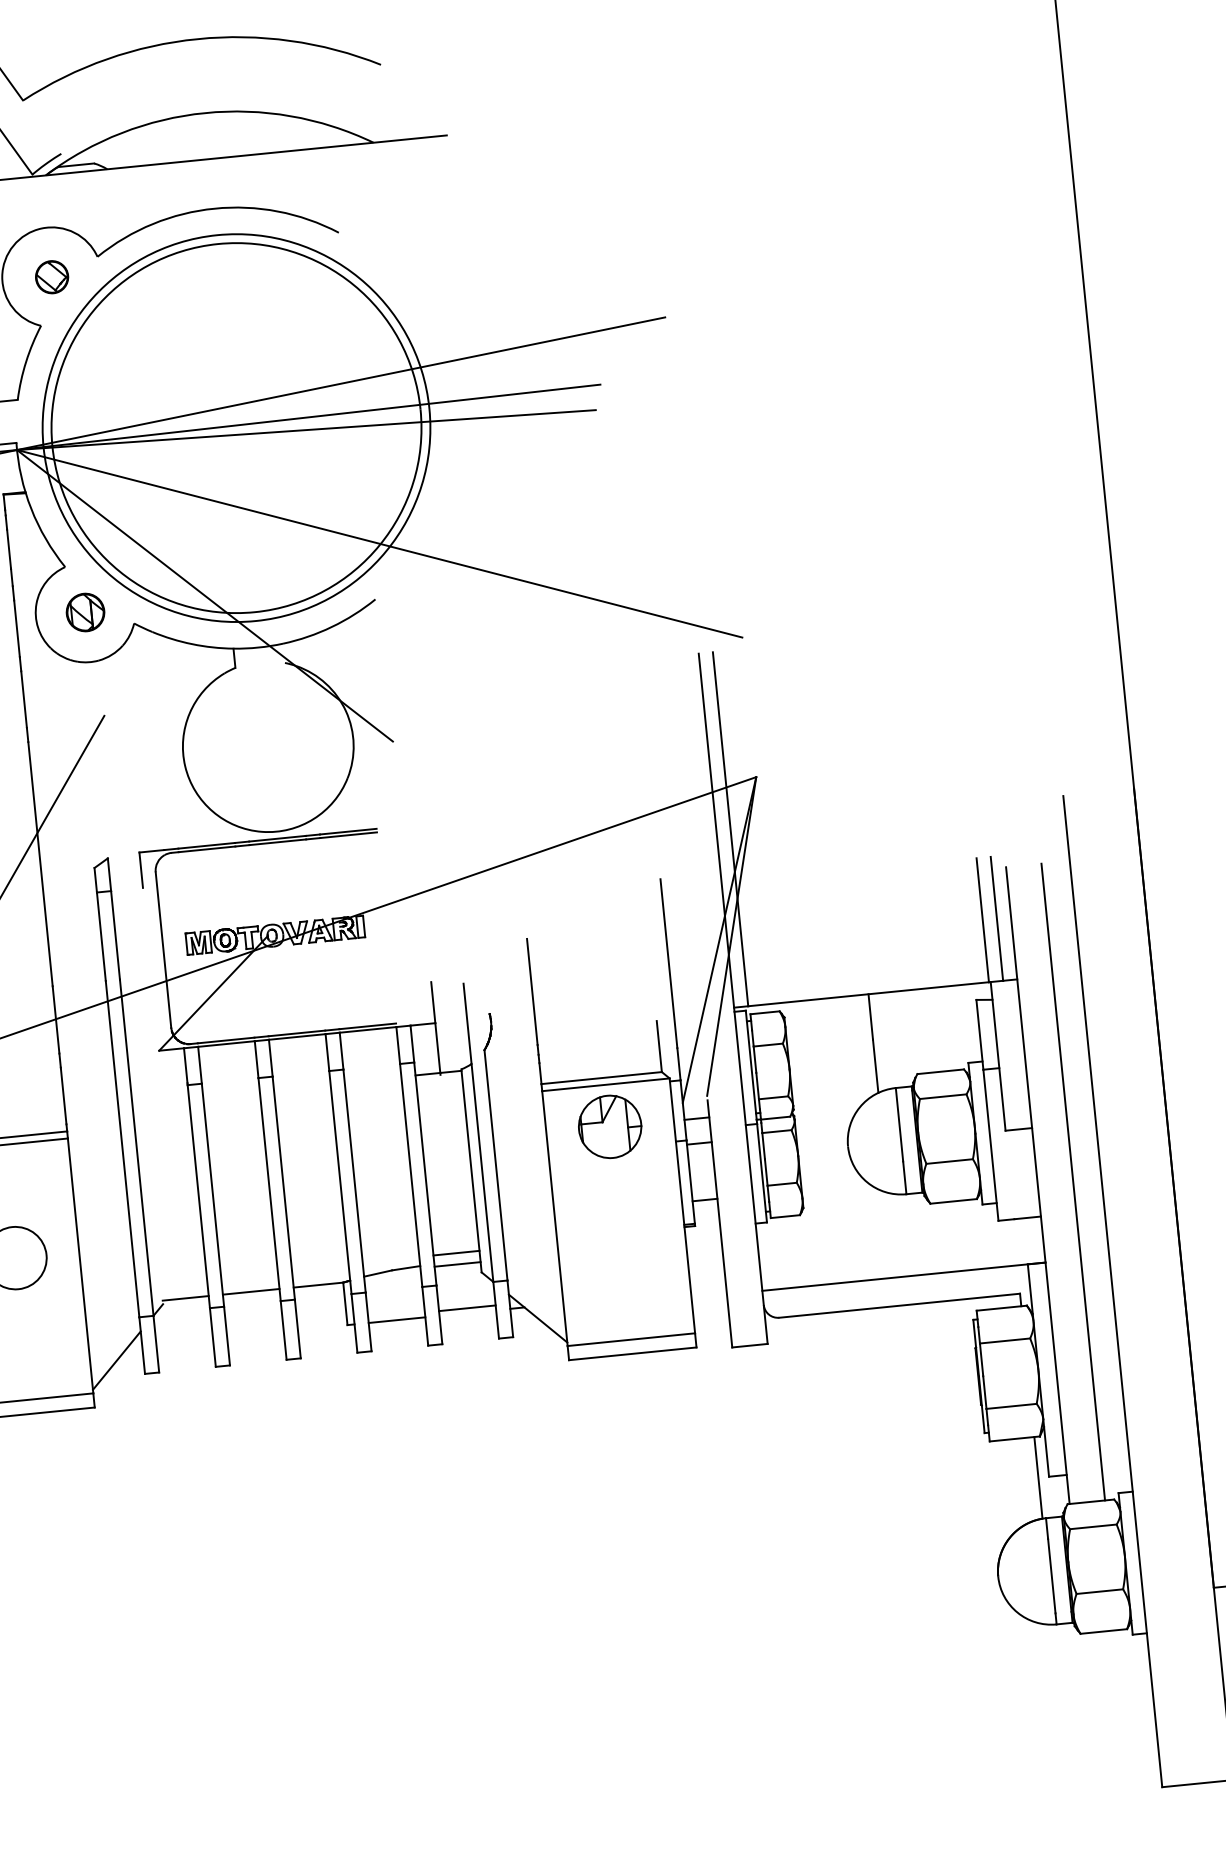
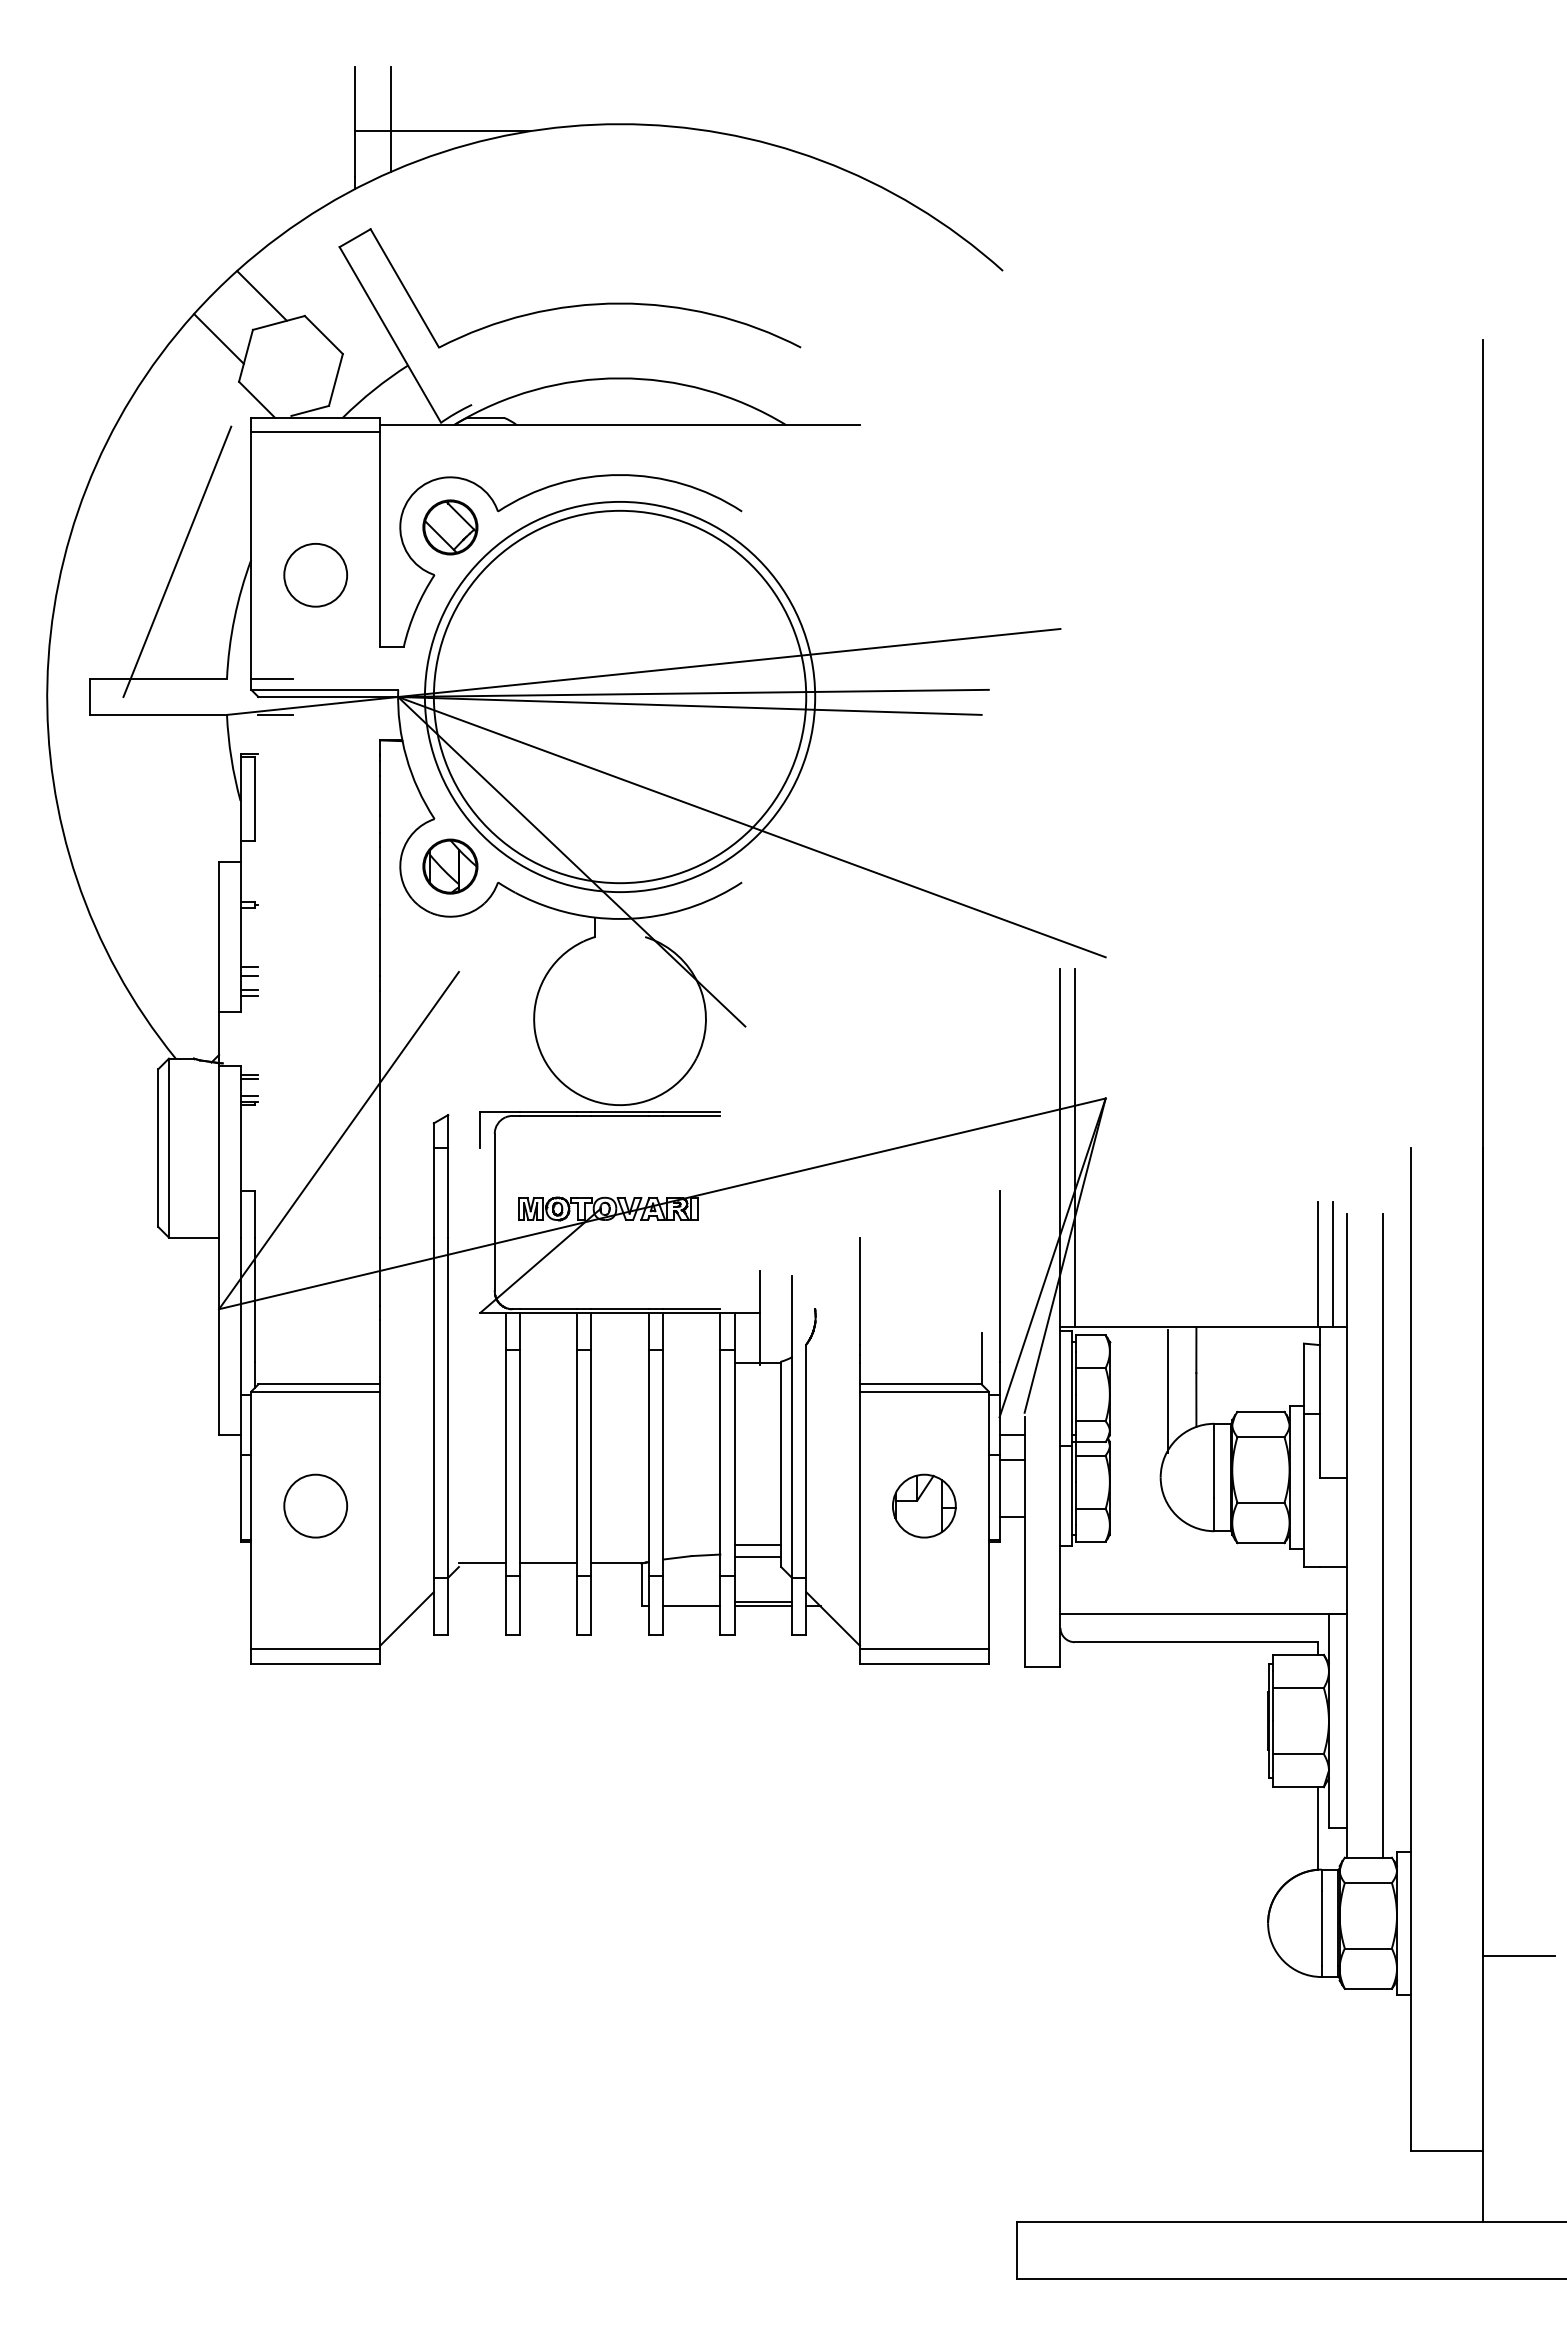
part: (52, 277) -> (450, 527), size x1.67
part: (85, 612) -> (450, 866), size x1.43
line: (846, 1060) -> (1167, 1391), added
part: (610, 1126) -> (924, 1505), moved
line: (467, 1313) -> (762, 1606), added

